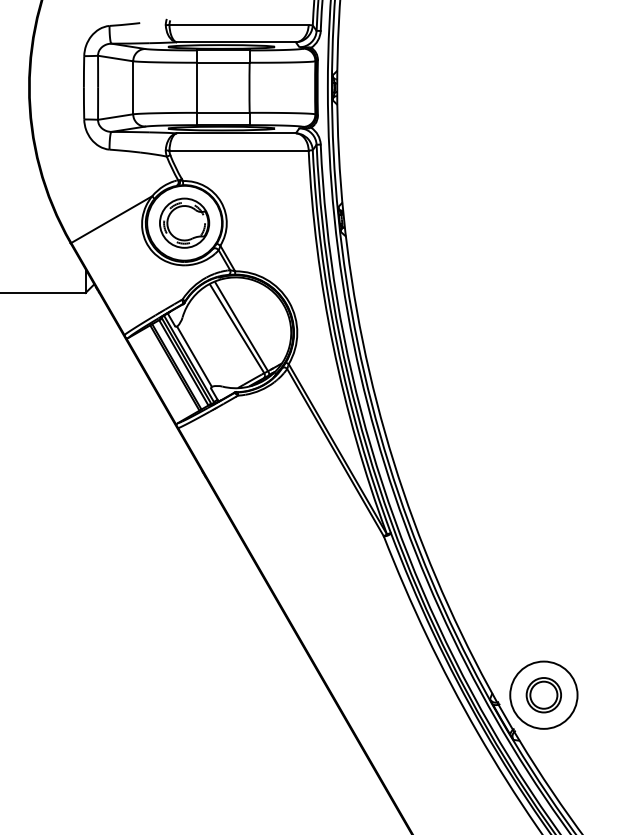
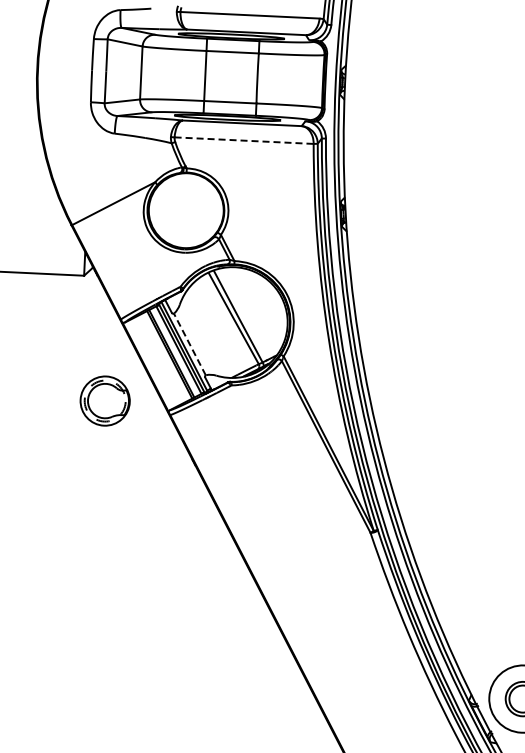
line: (239, 150) -> (244, 140), solid -> dashed
part: (184, 222) -> (105, 400), moved
line: (194, 356) -> (189, 344), solid -> dashed

